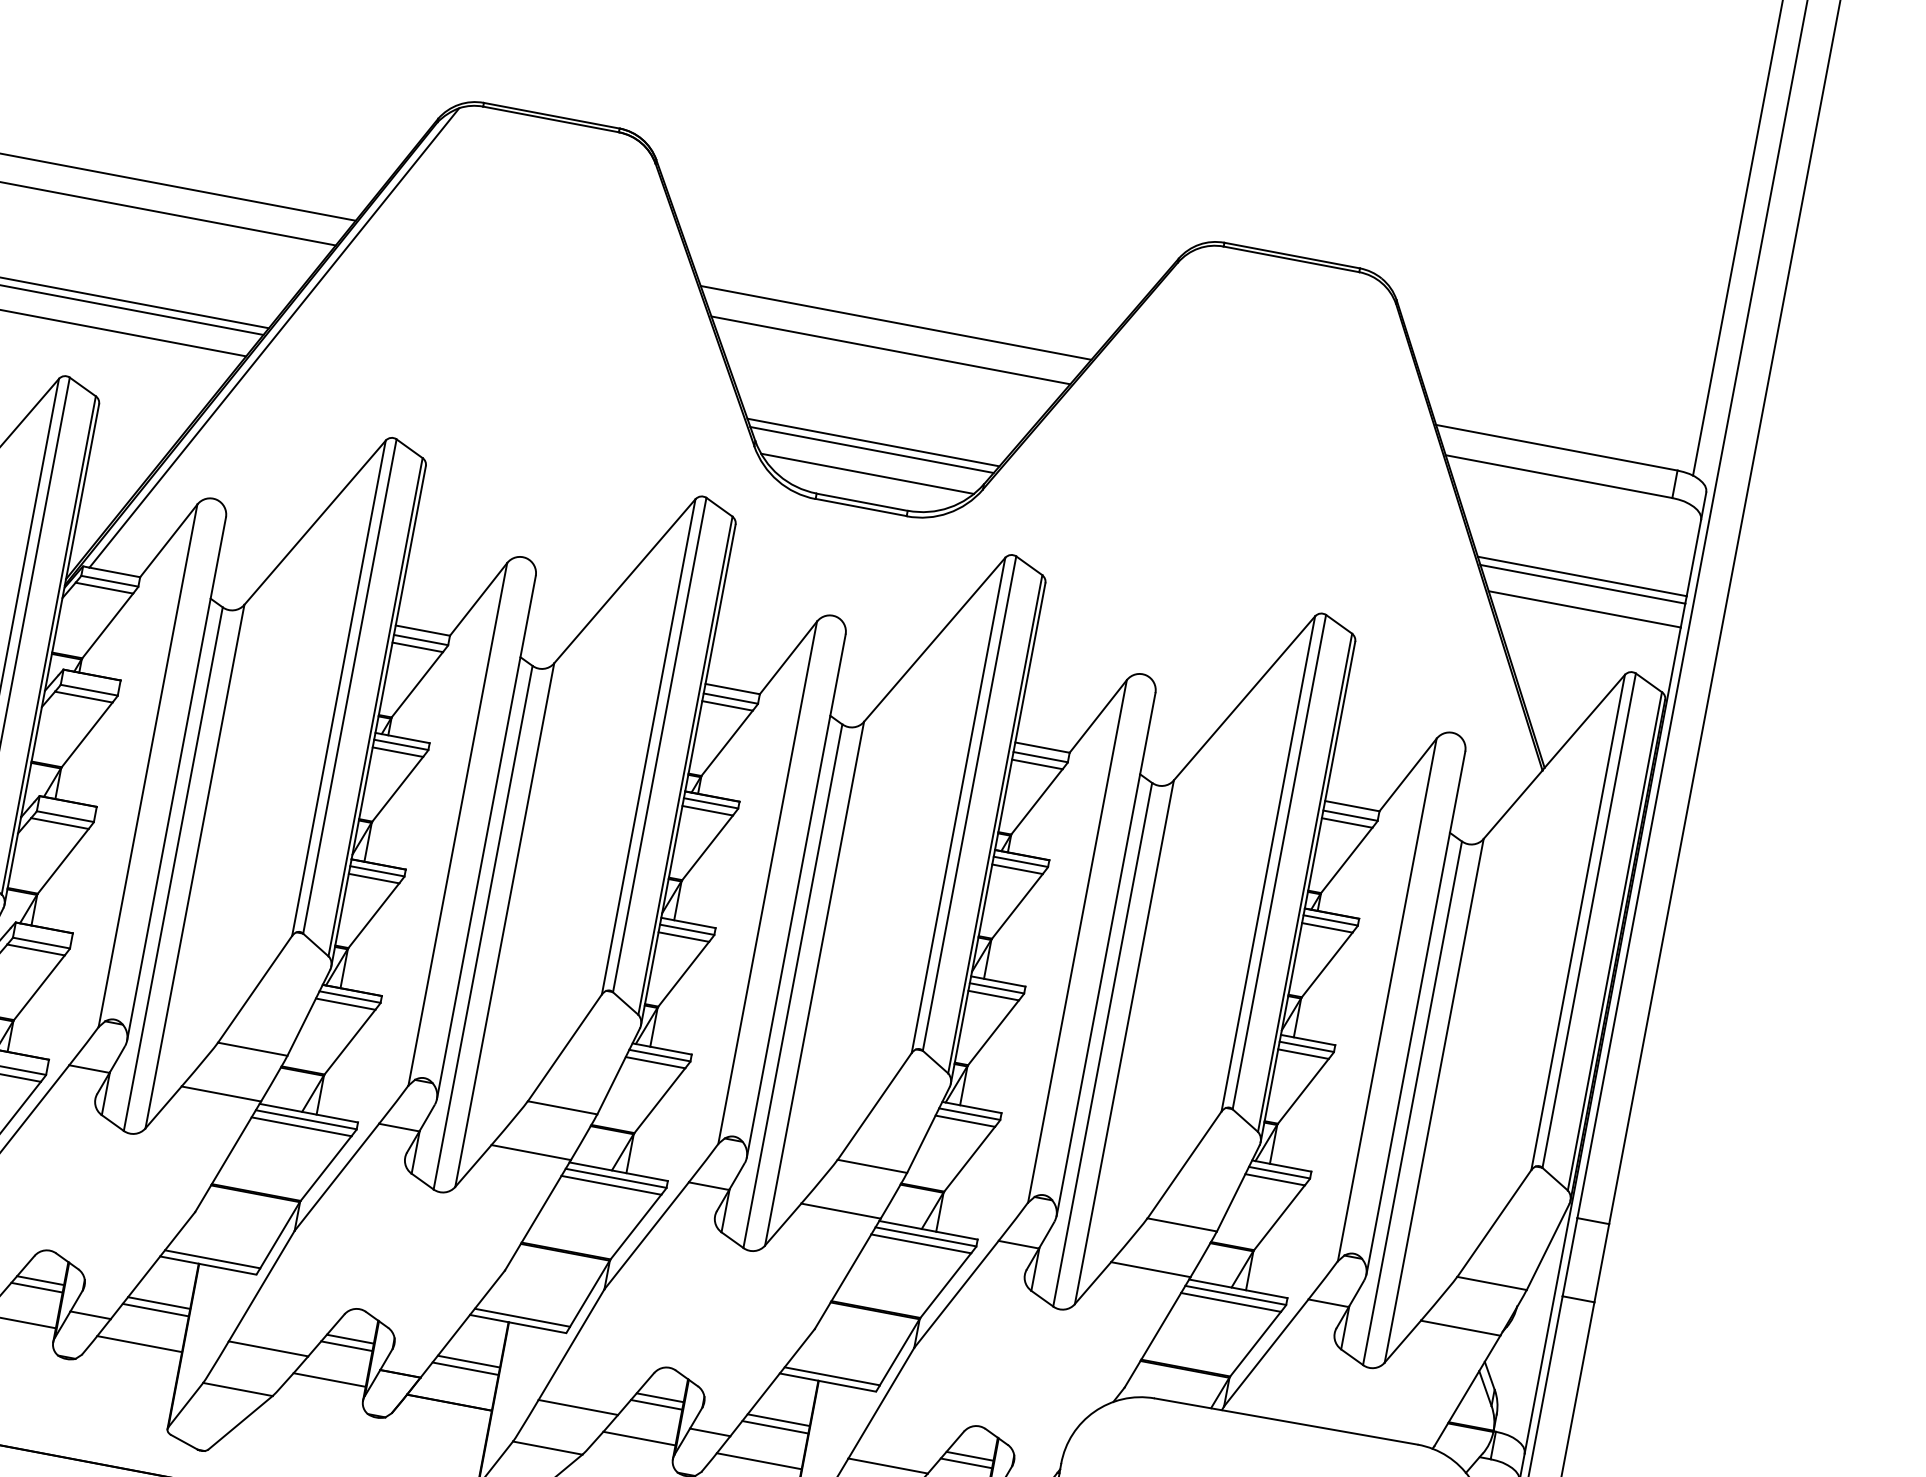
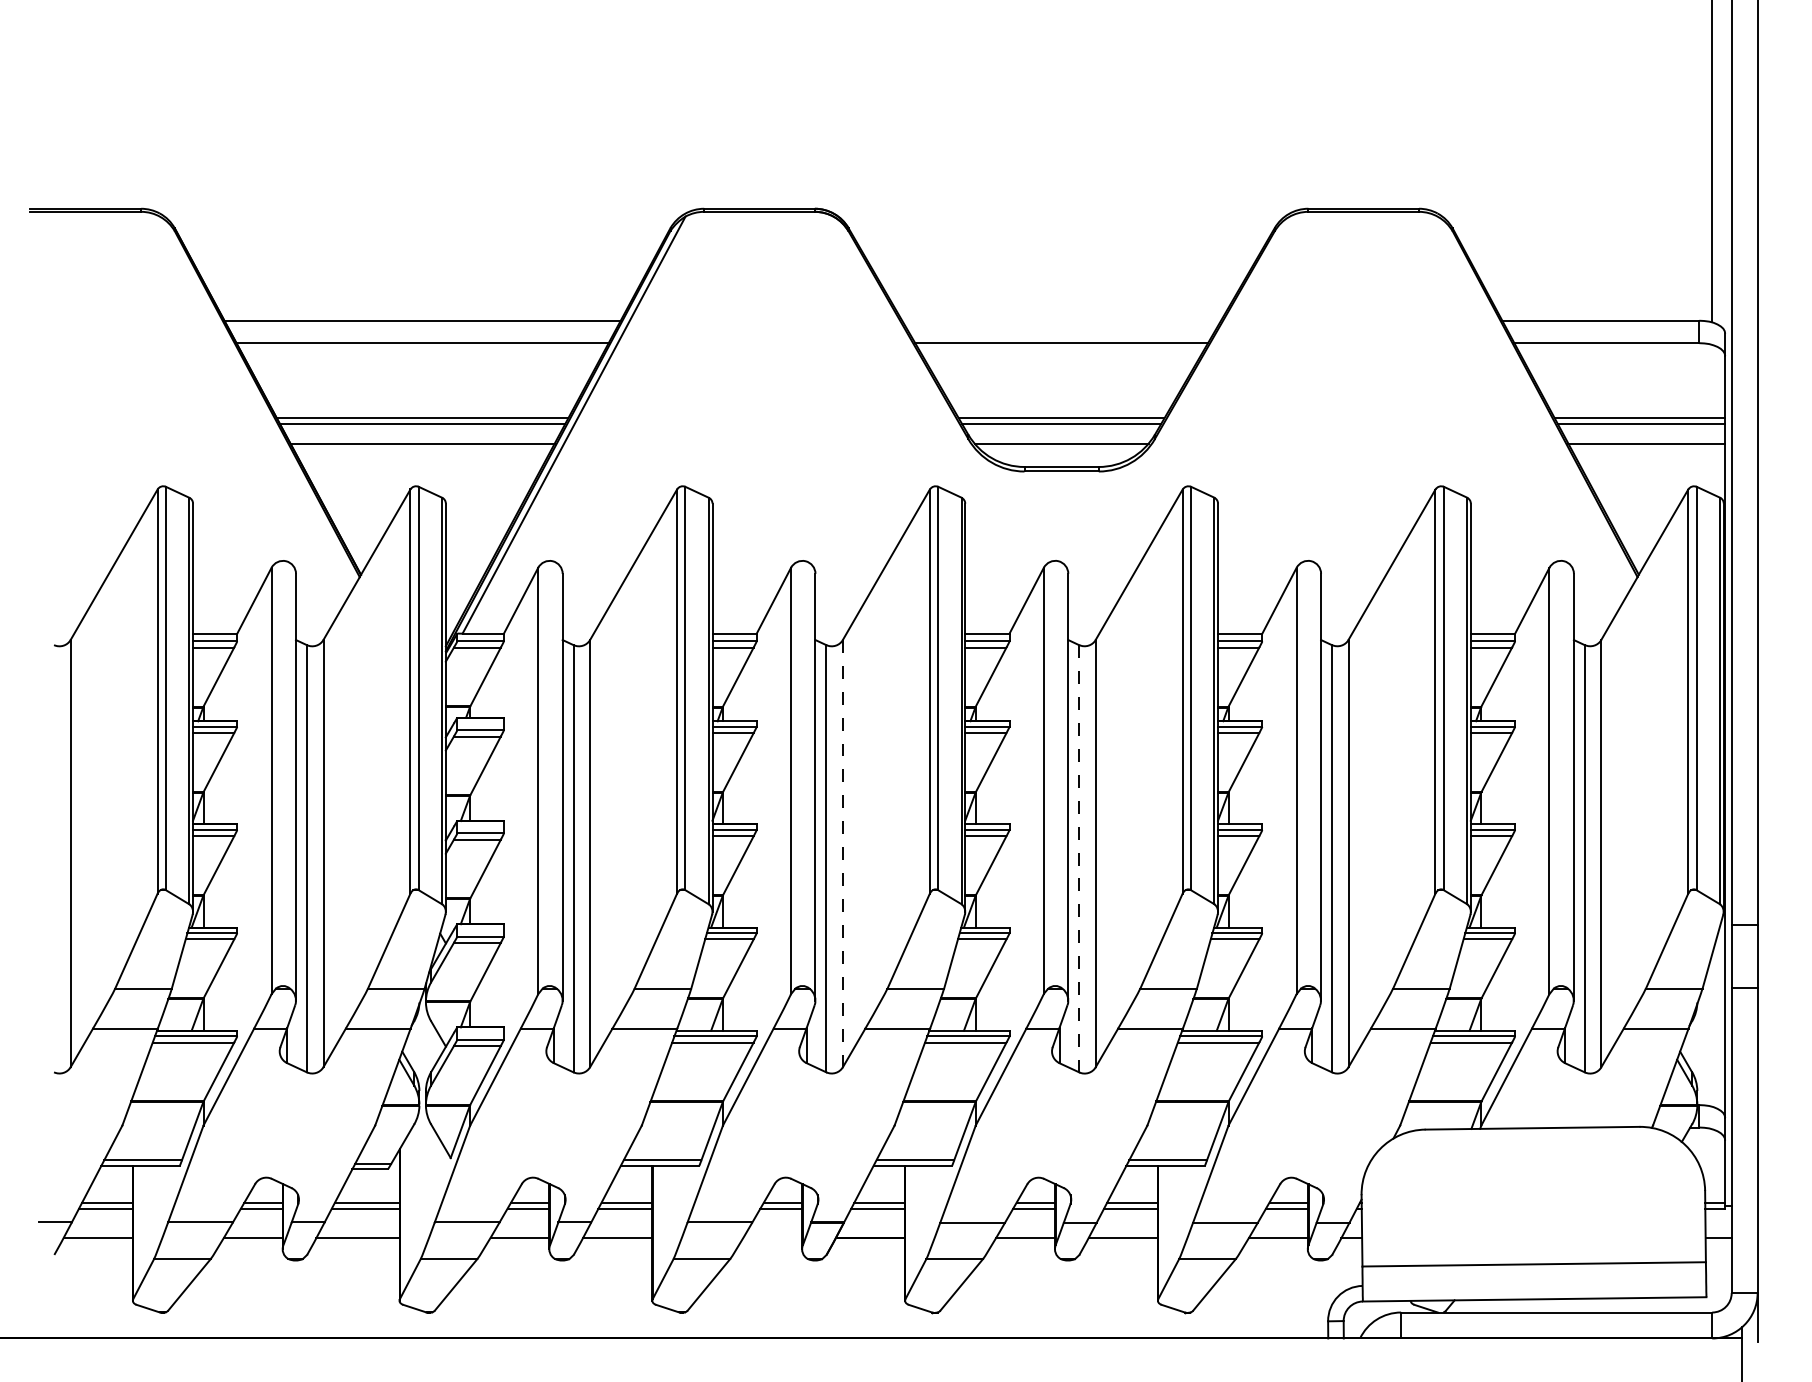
line: (895, 322) -> (1061, 320), removed
line: (505, 925) -> (843, 853), solid -> dashed
line: (793, 986) -> (1079, 858), solid -> dashed
line: (329, 1379) -> (772, 1237), removed

